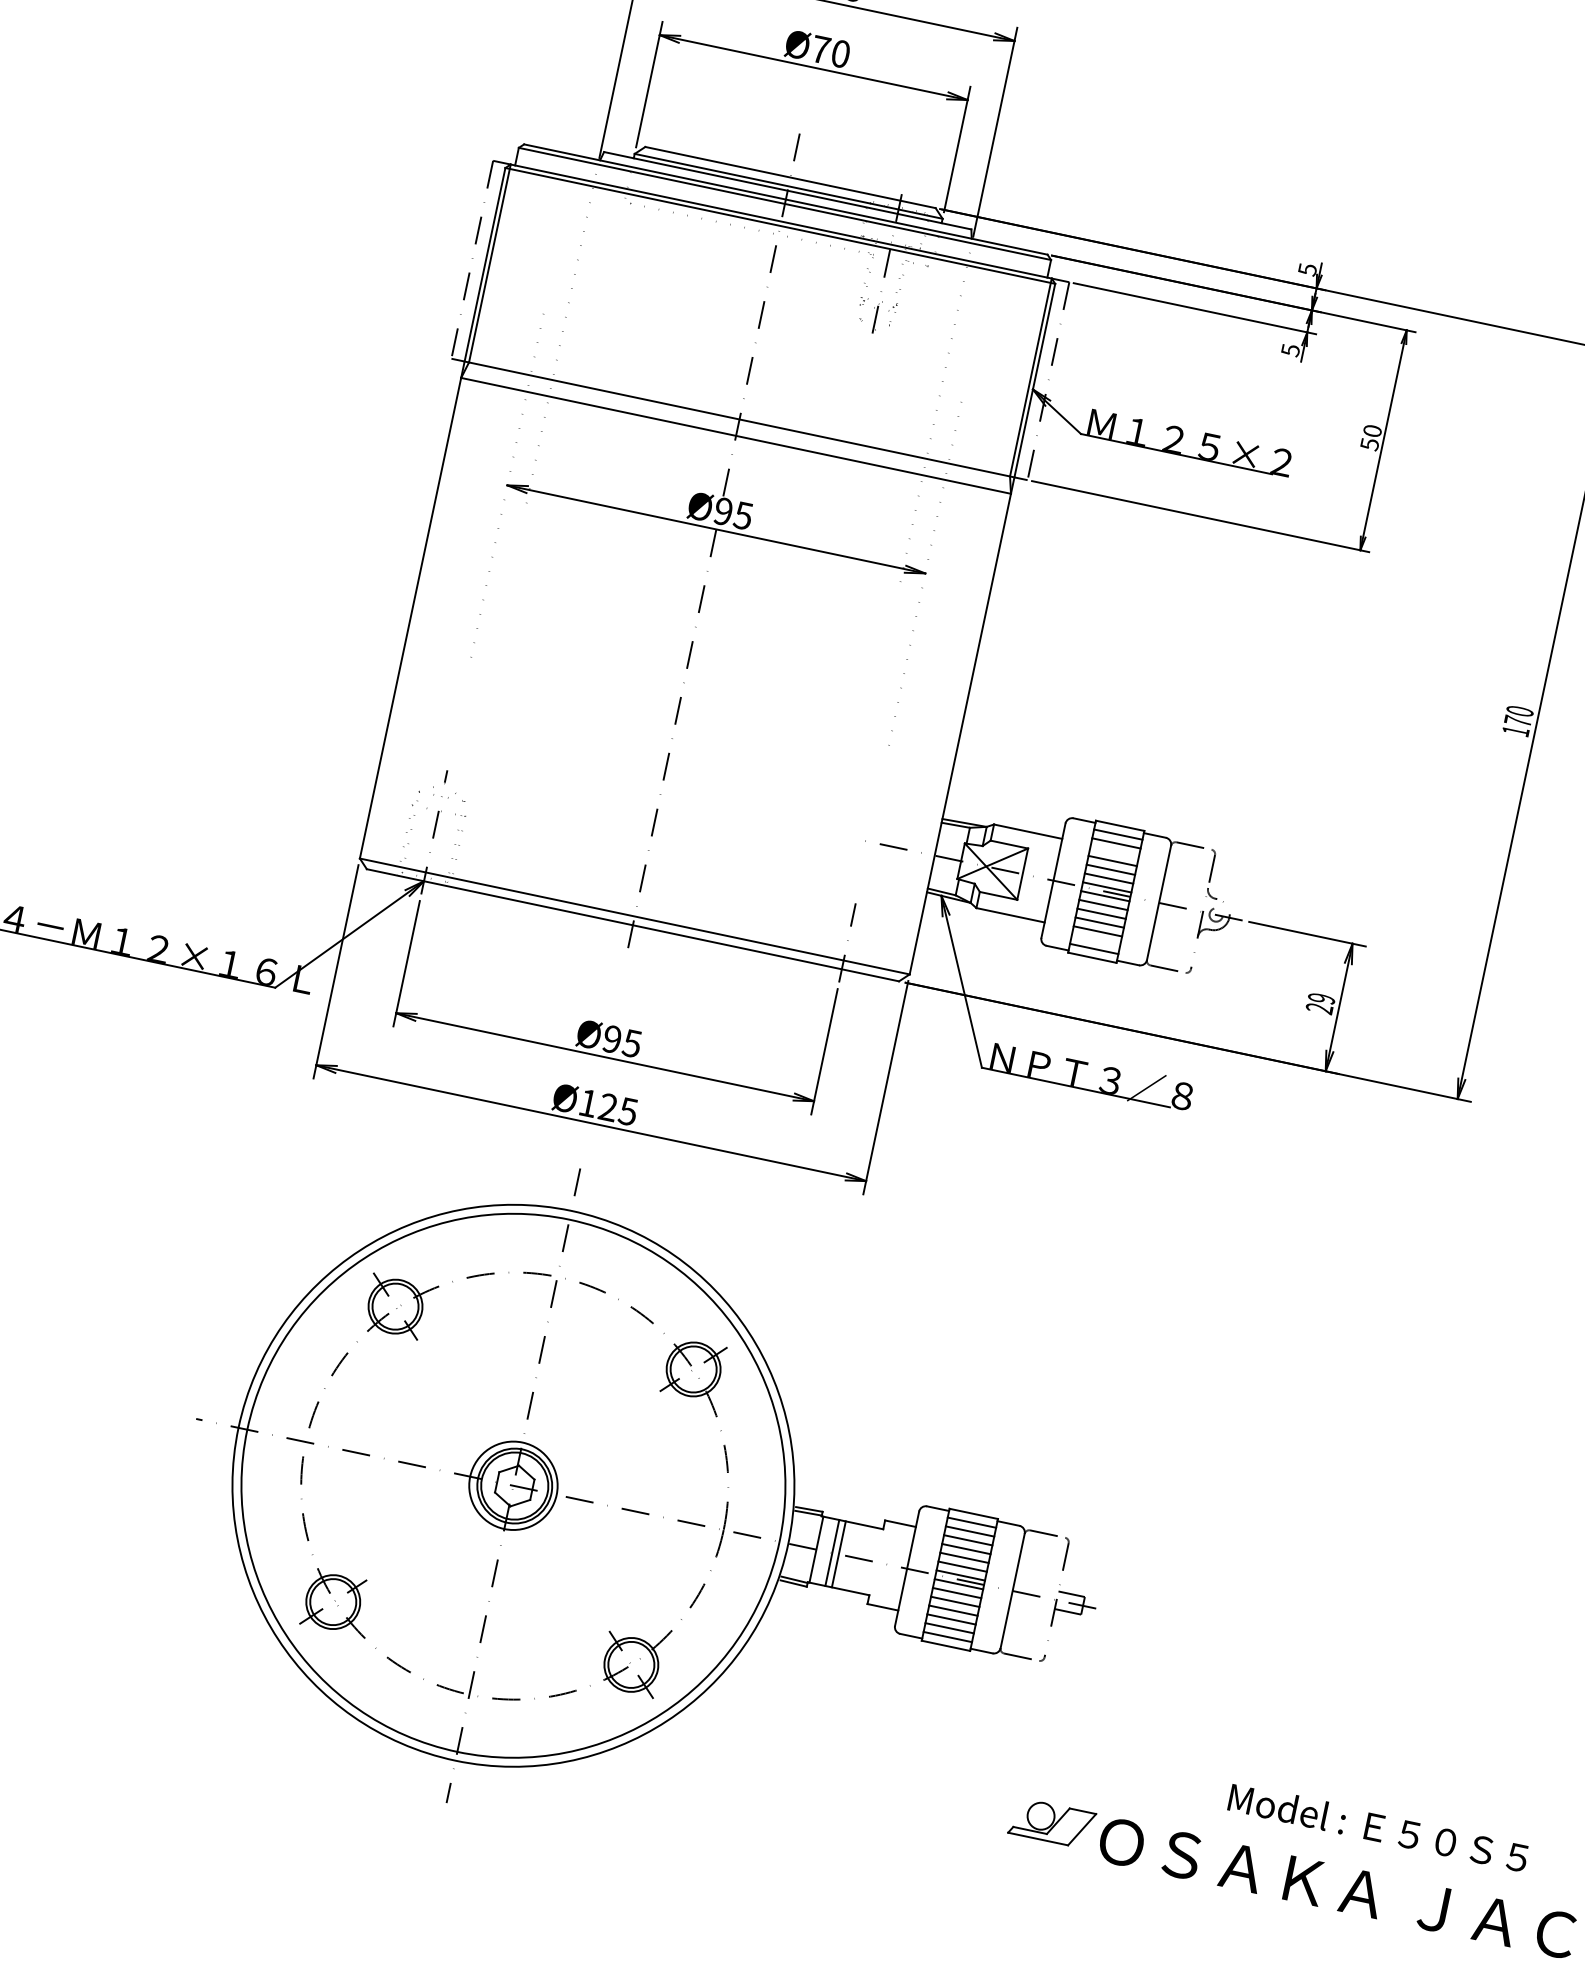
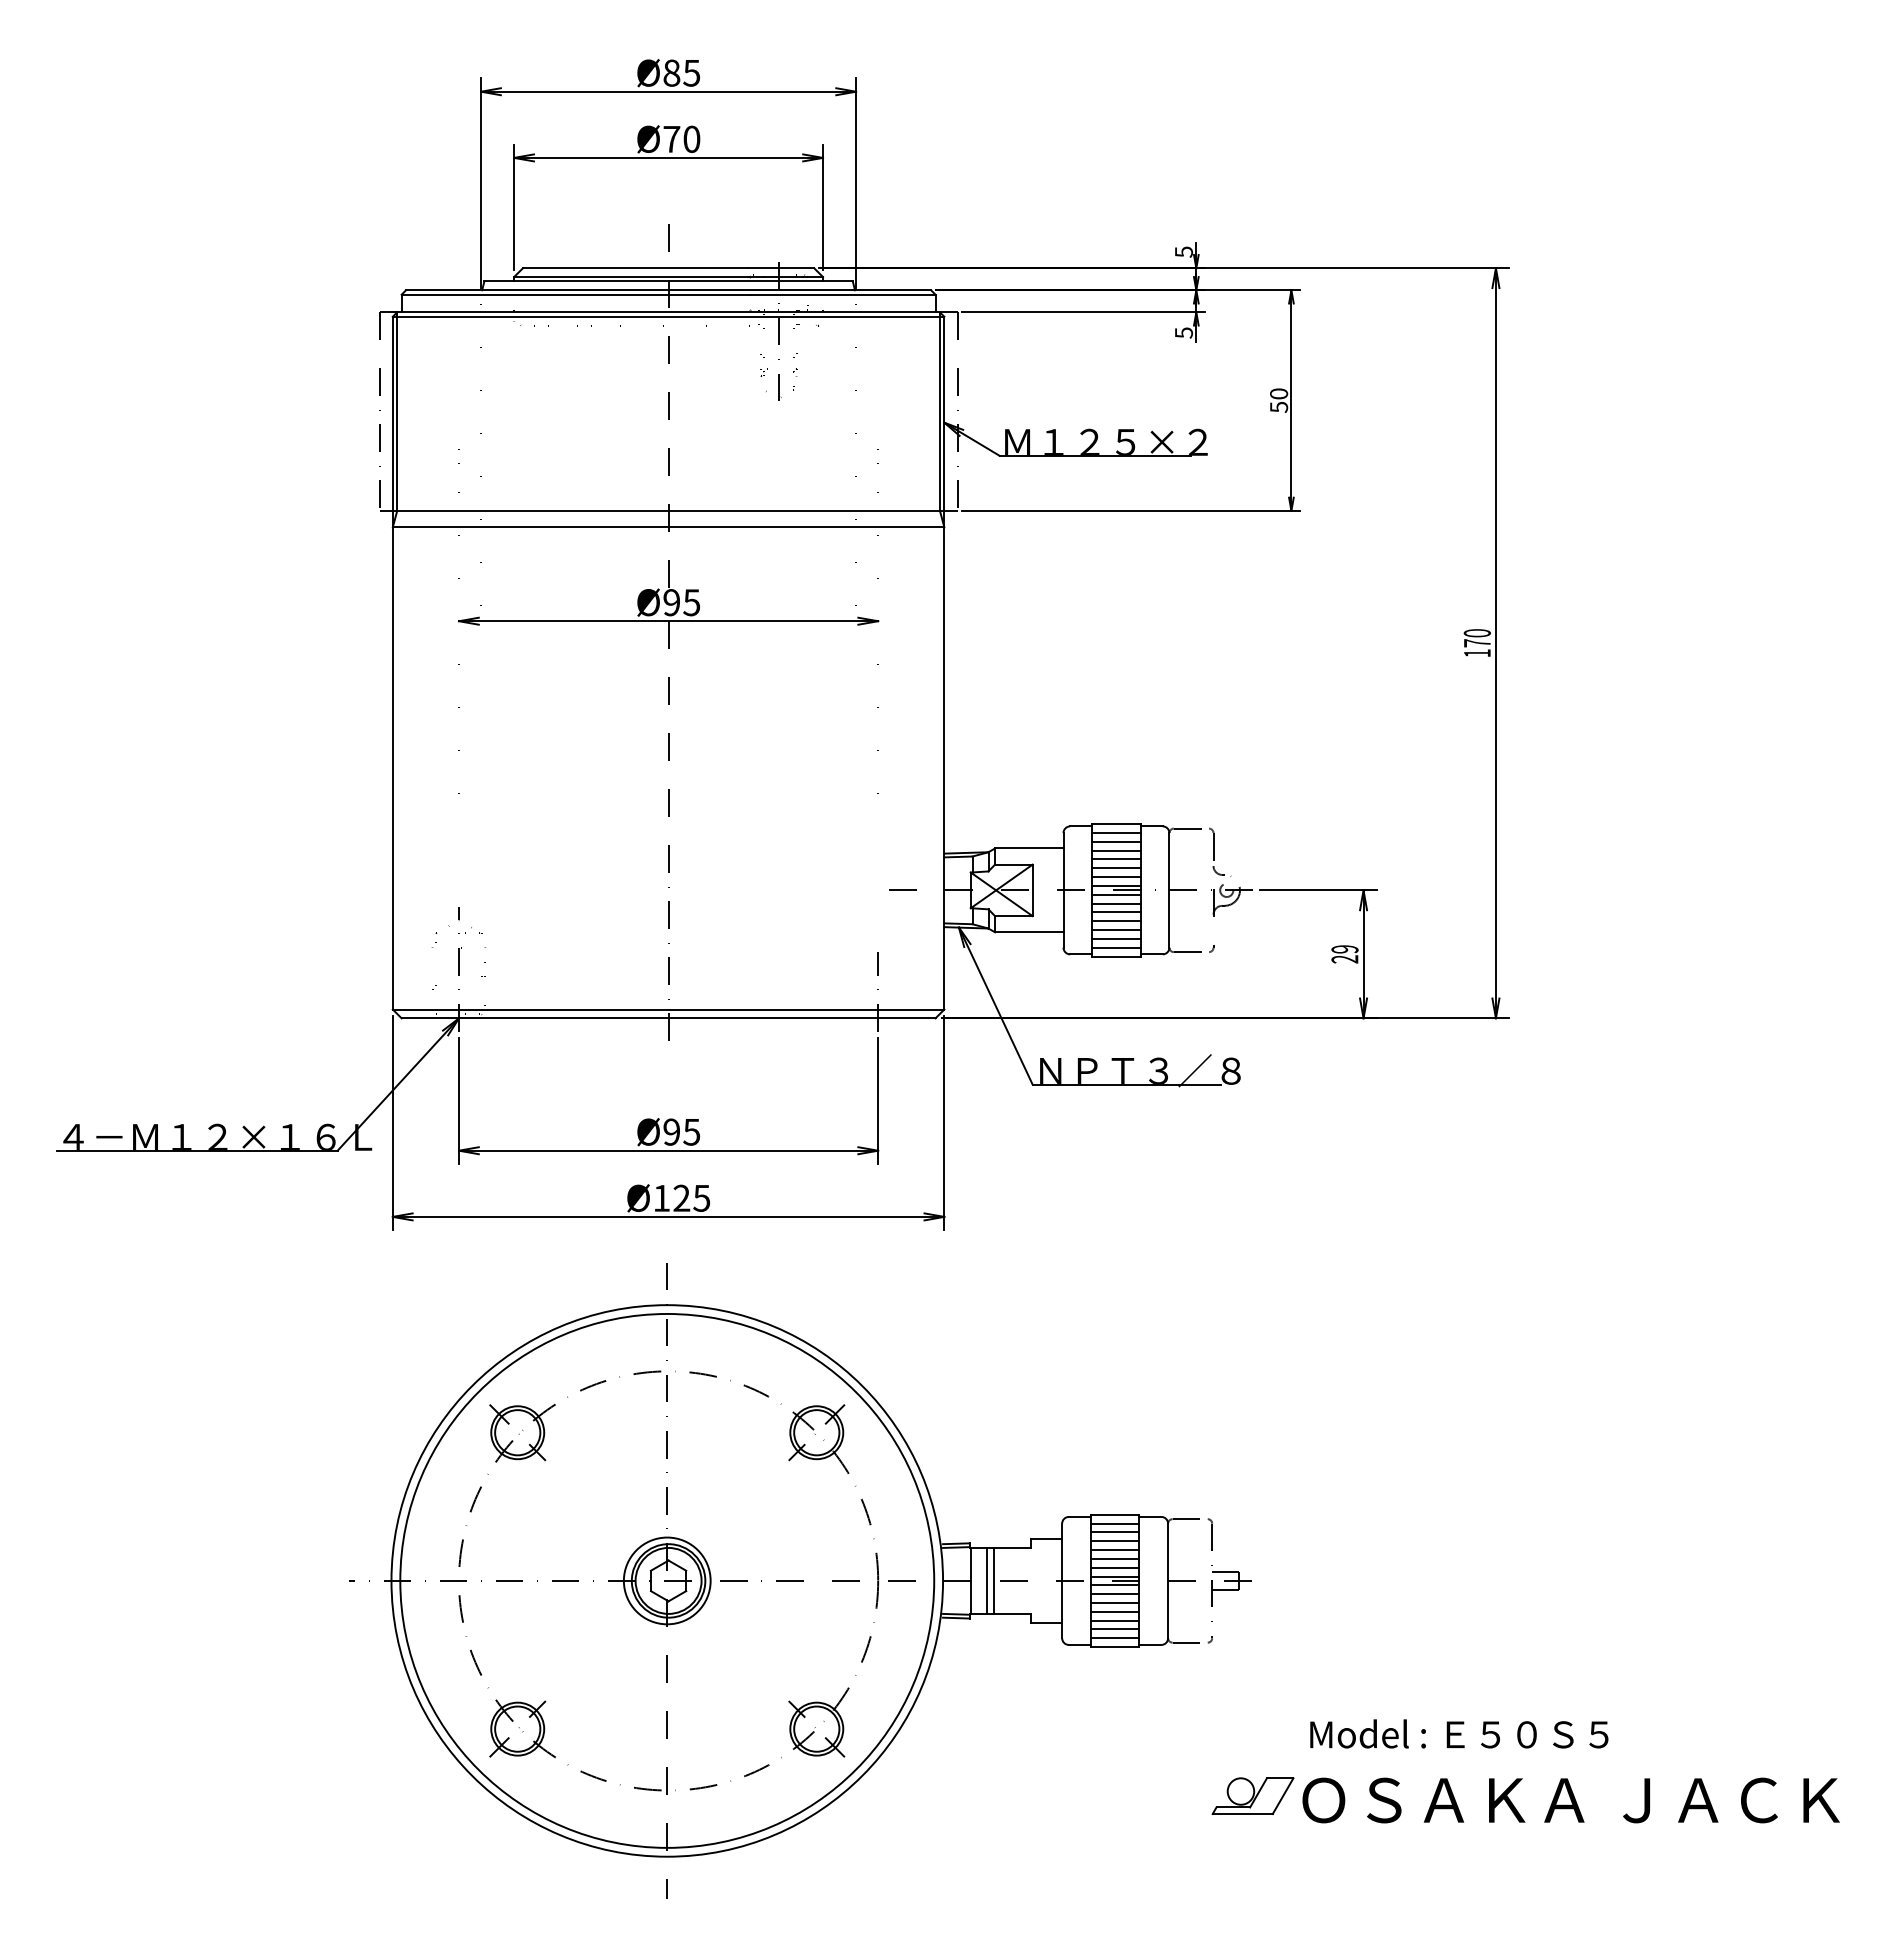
line: (1114, 852) -> (1116, 850), added
line: (1096, 939) -> (1116, 938), added
text: (1378, 1826) -> (1459, 1733), moved

